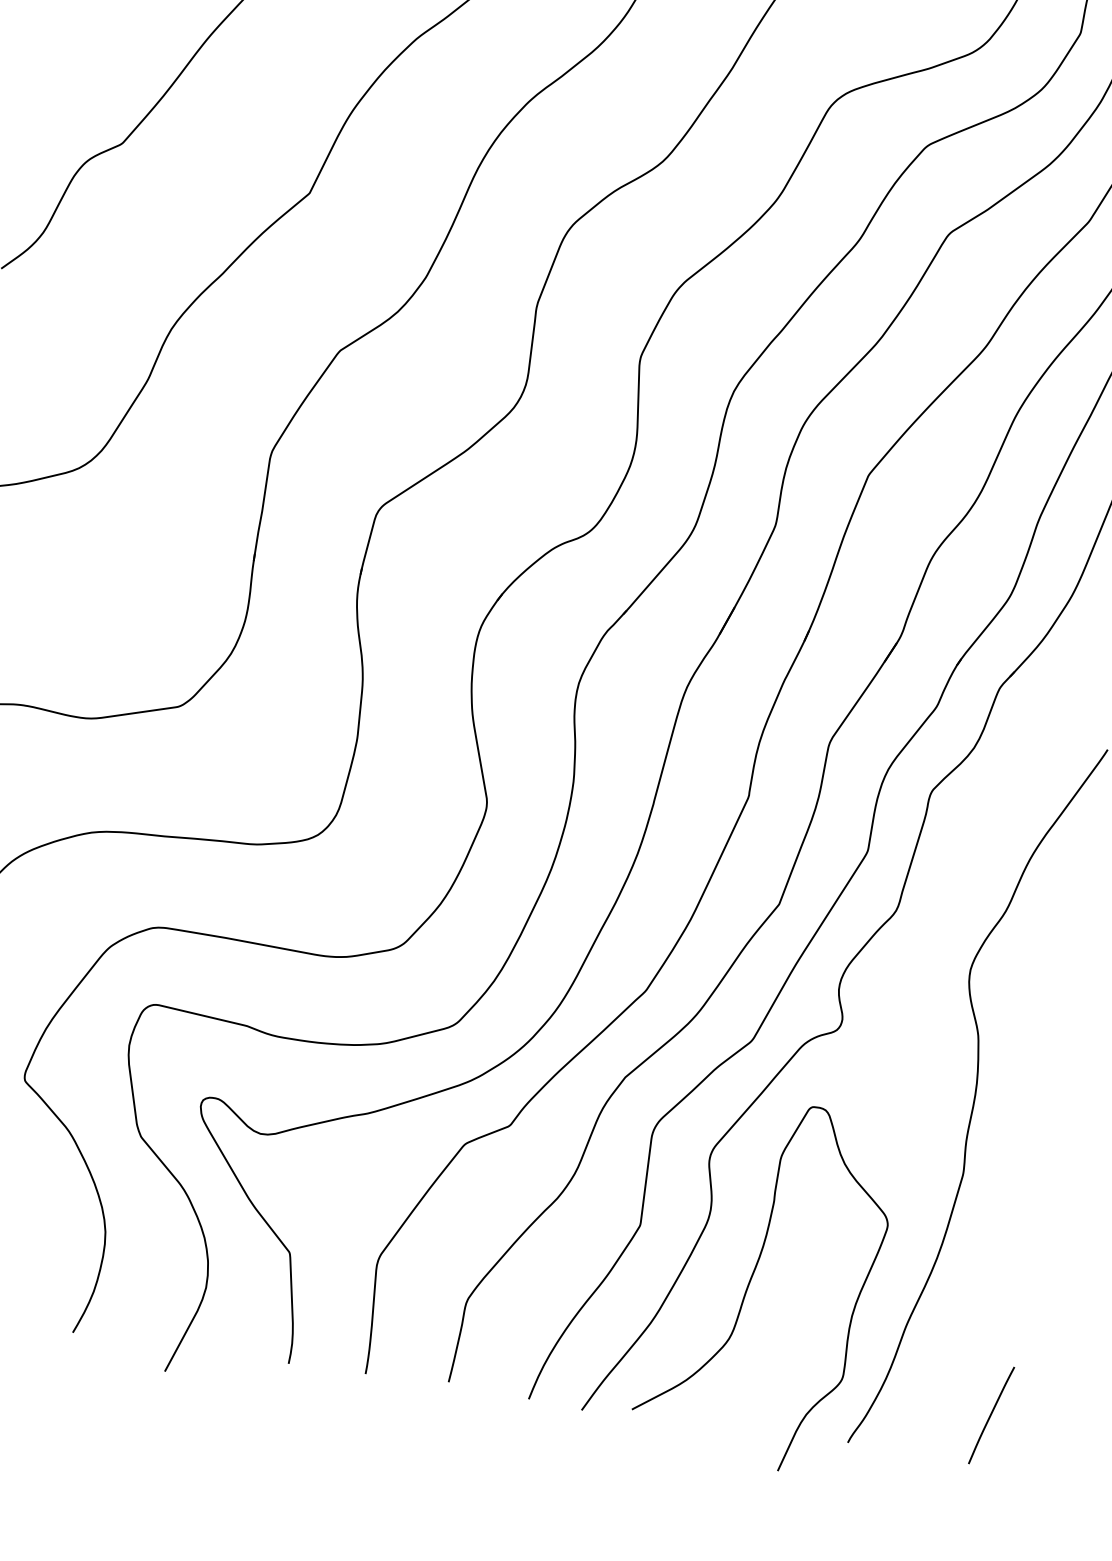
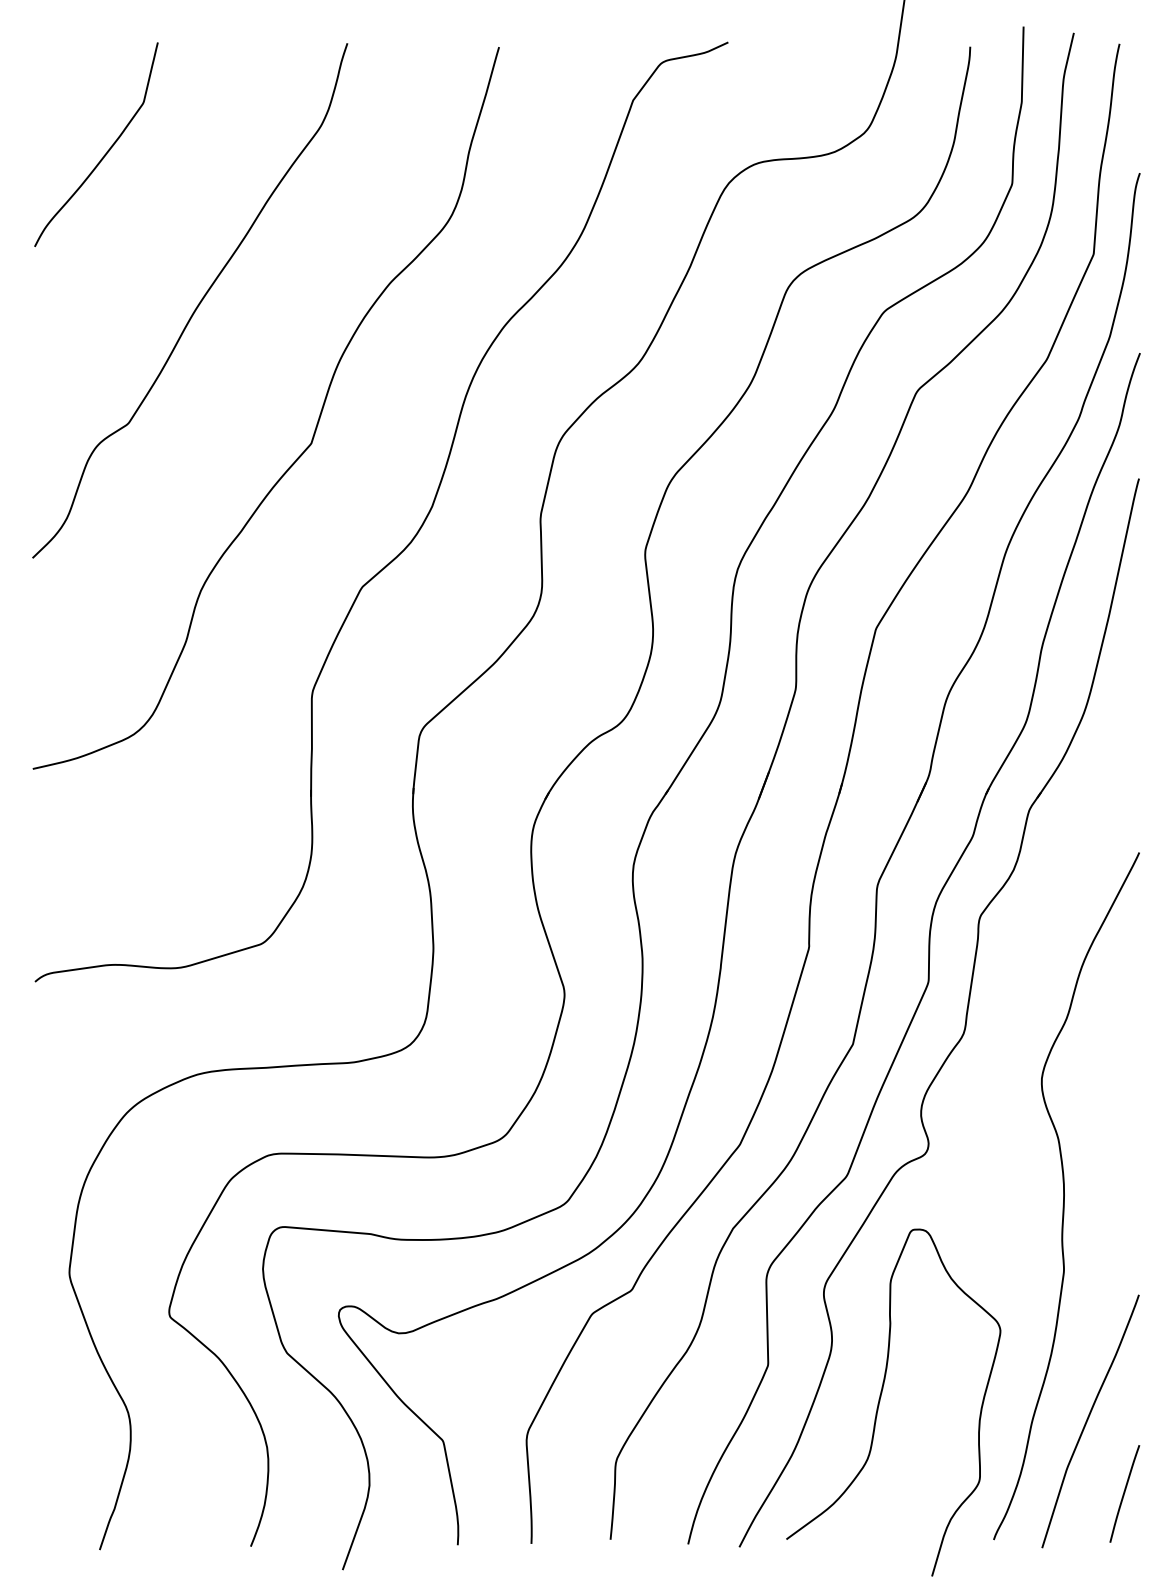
curve: (965, 1333) -> (1088, 1420), added

